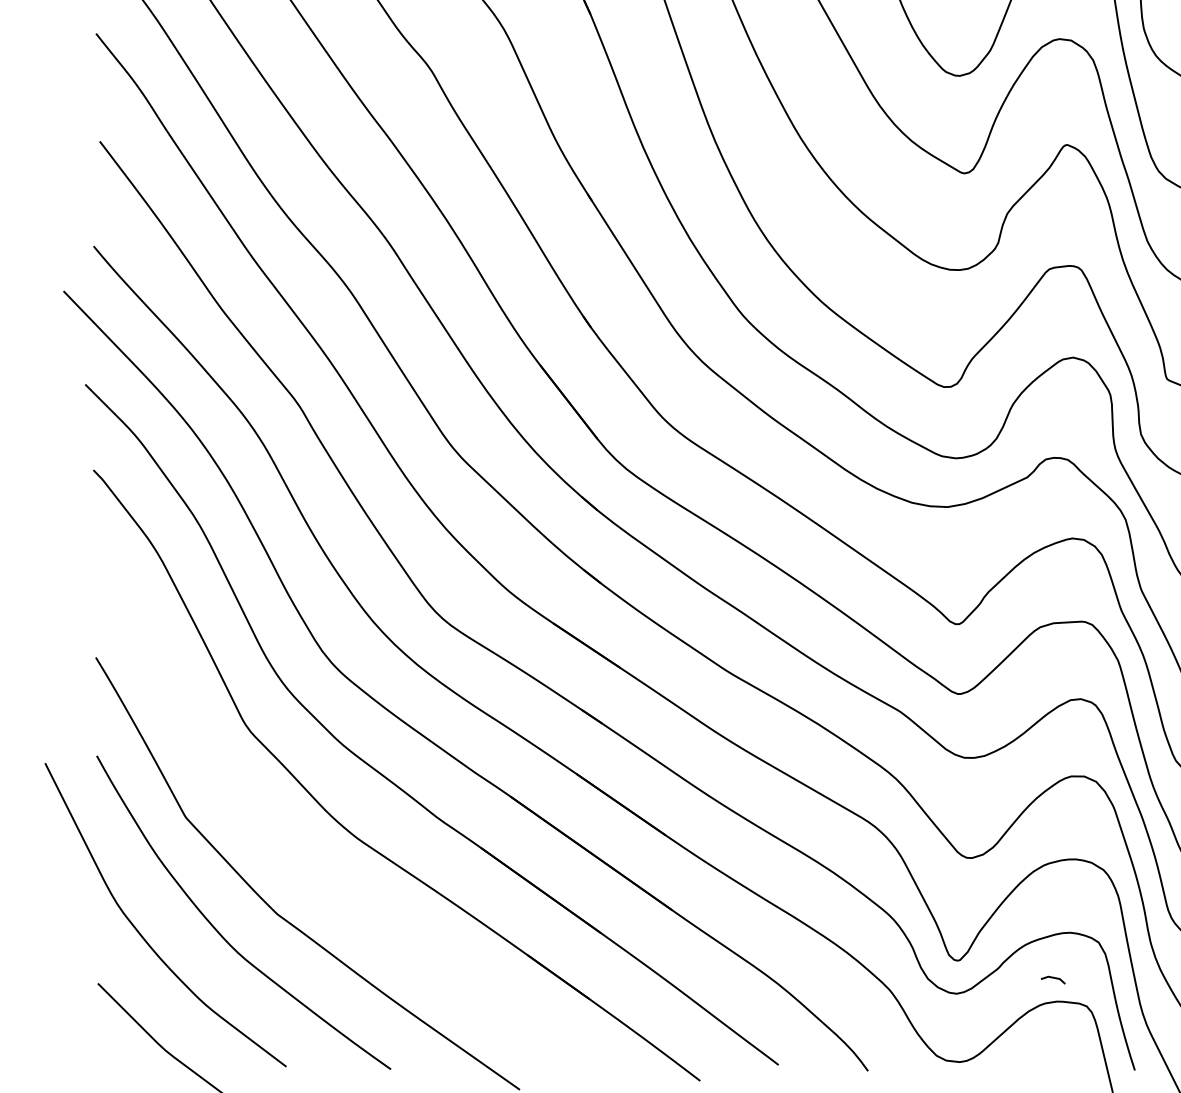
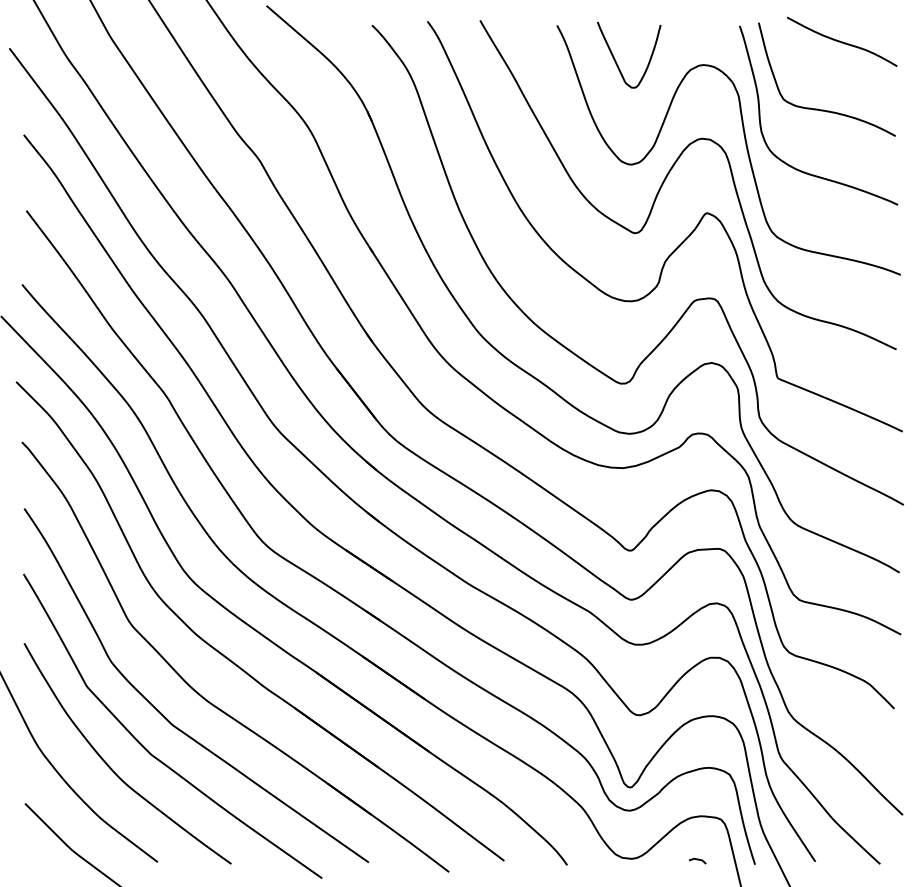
curve: (297, 859) -> (165, 716), added
line: (1053, 979) -> (697, 860), moved

